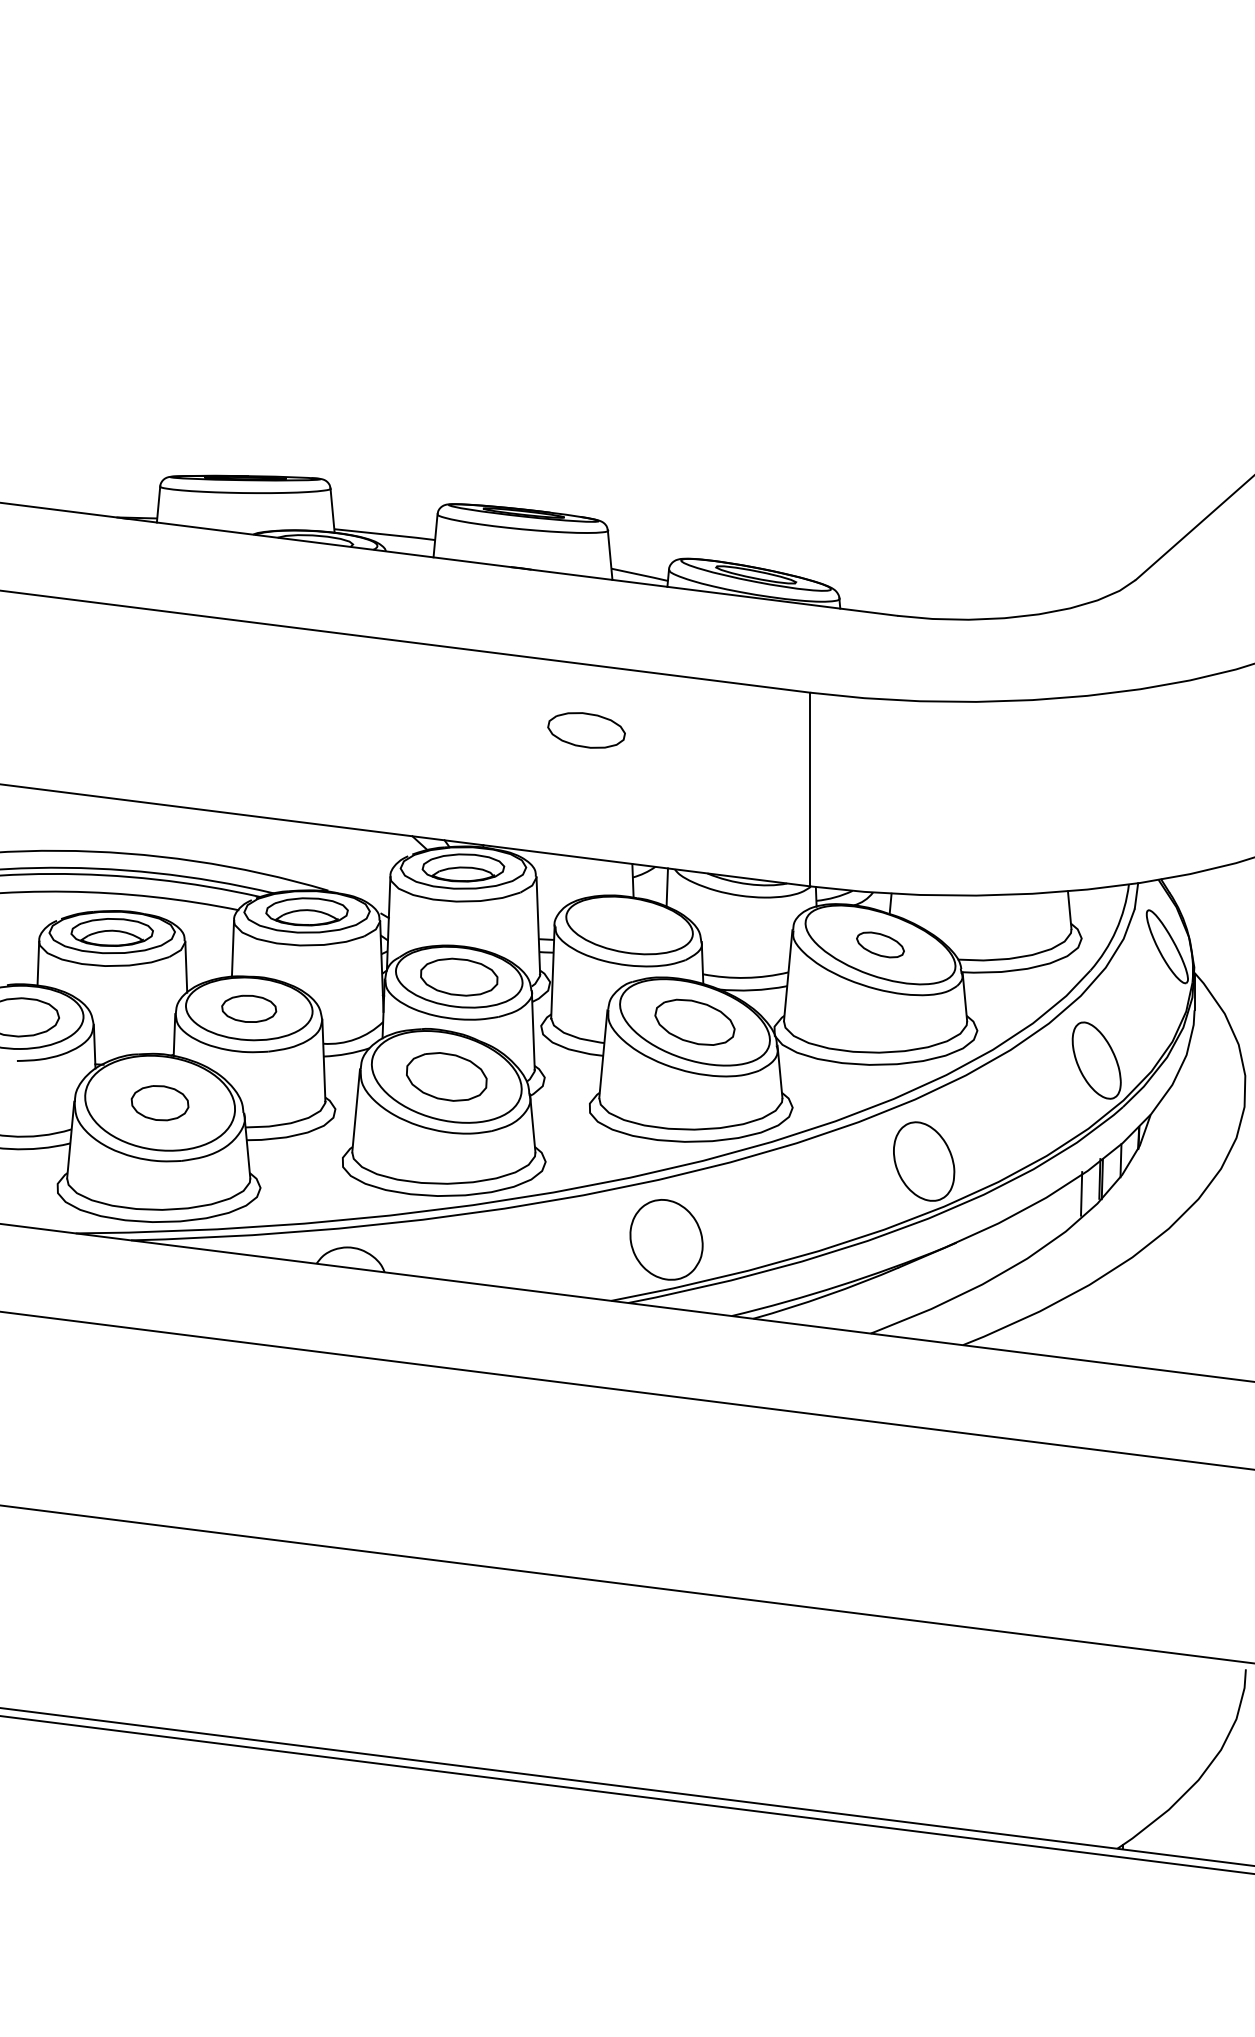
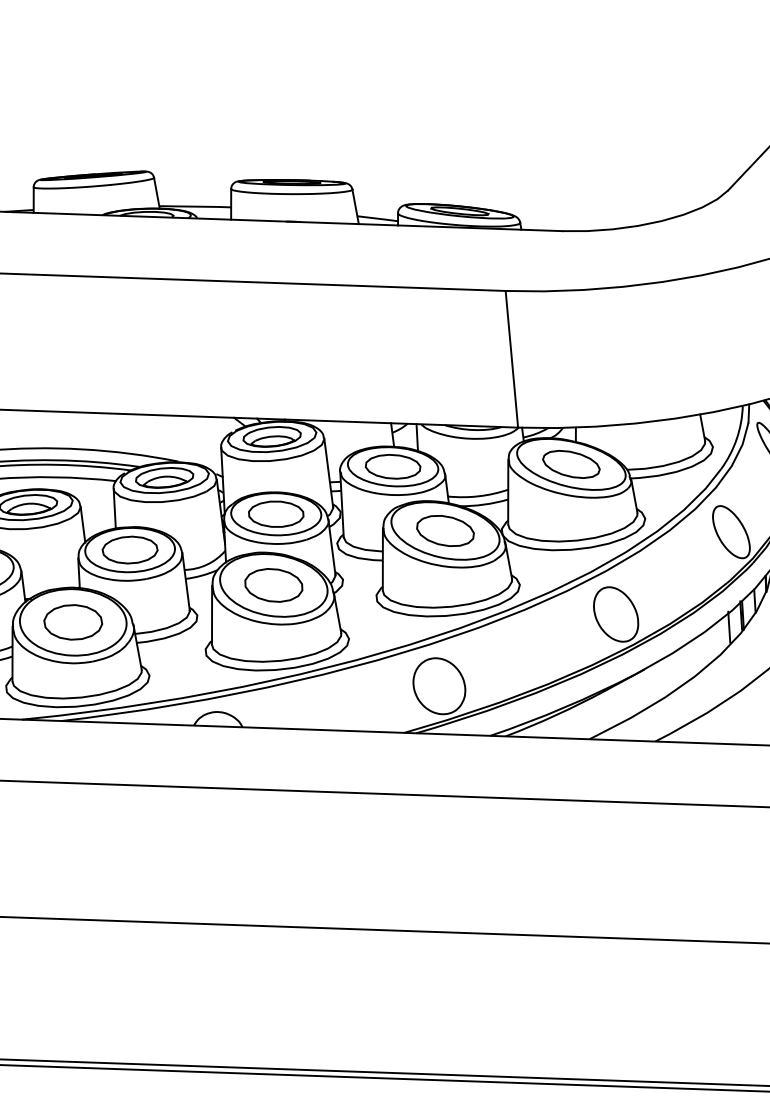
part: (586, 730) -> (393, 466), moved
part: (880, 944) -> (571, 464), size x1.67
part: (248, 1008) -> (129, 549), size x1.43
part: (159, 1102) -> (72, 621), size x1.43

